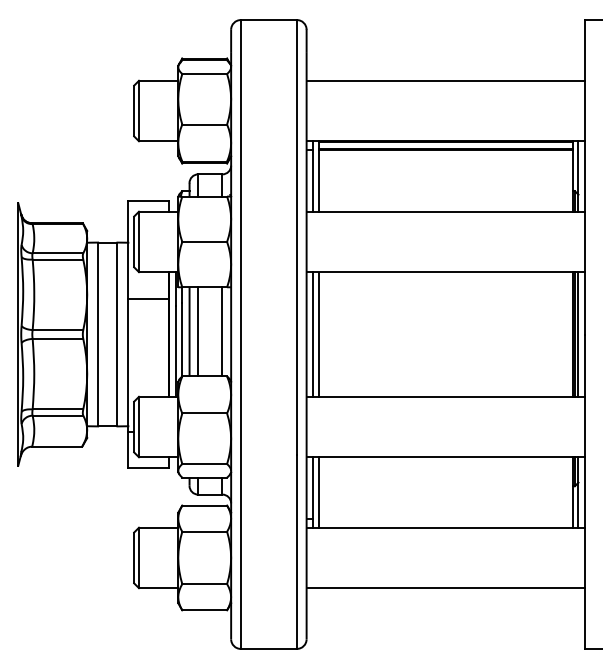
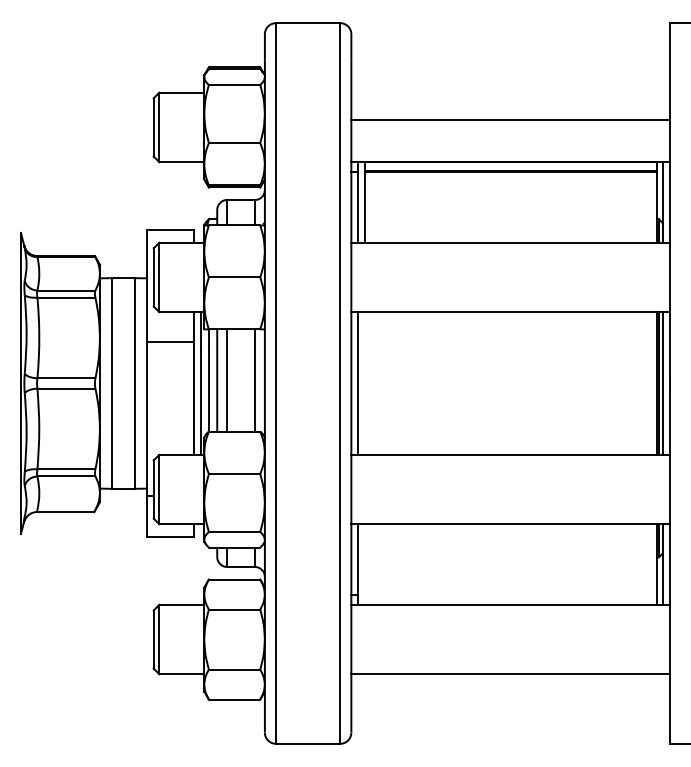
line: (445, 80) -> (510, 119), moved
line: (318, 334) -> (364, 383), removed
line: (318, 492) -> (364, 564), removed

